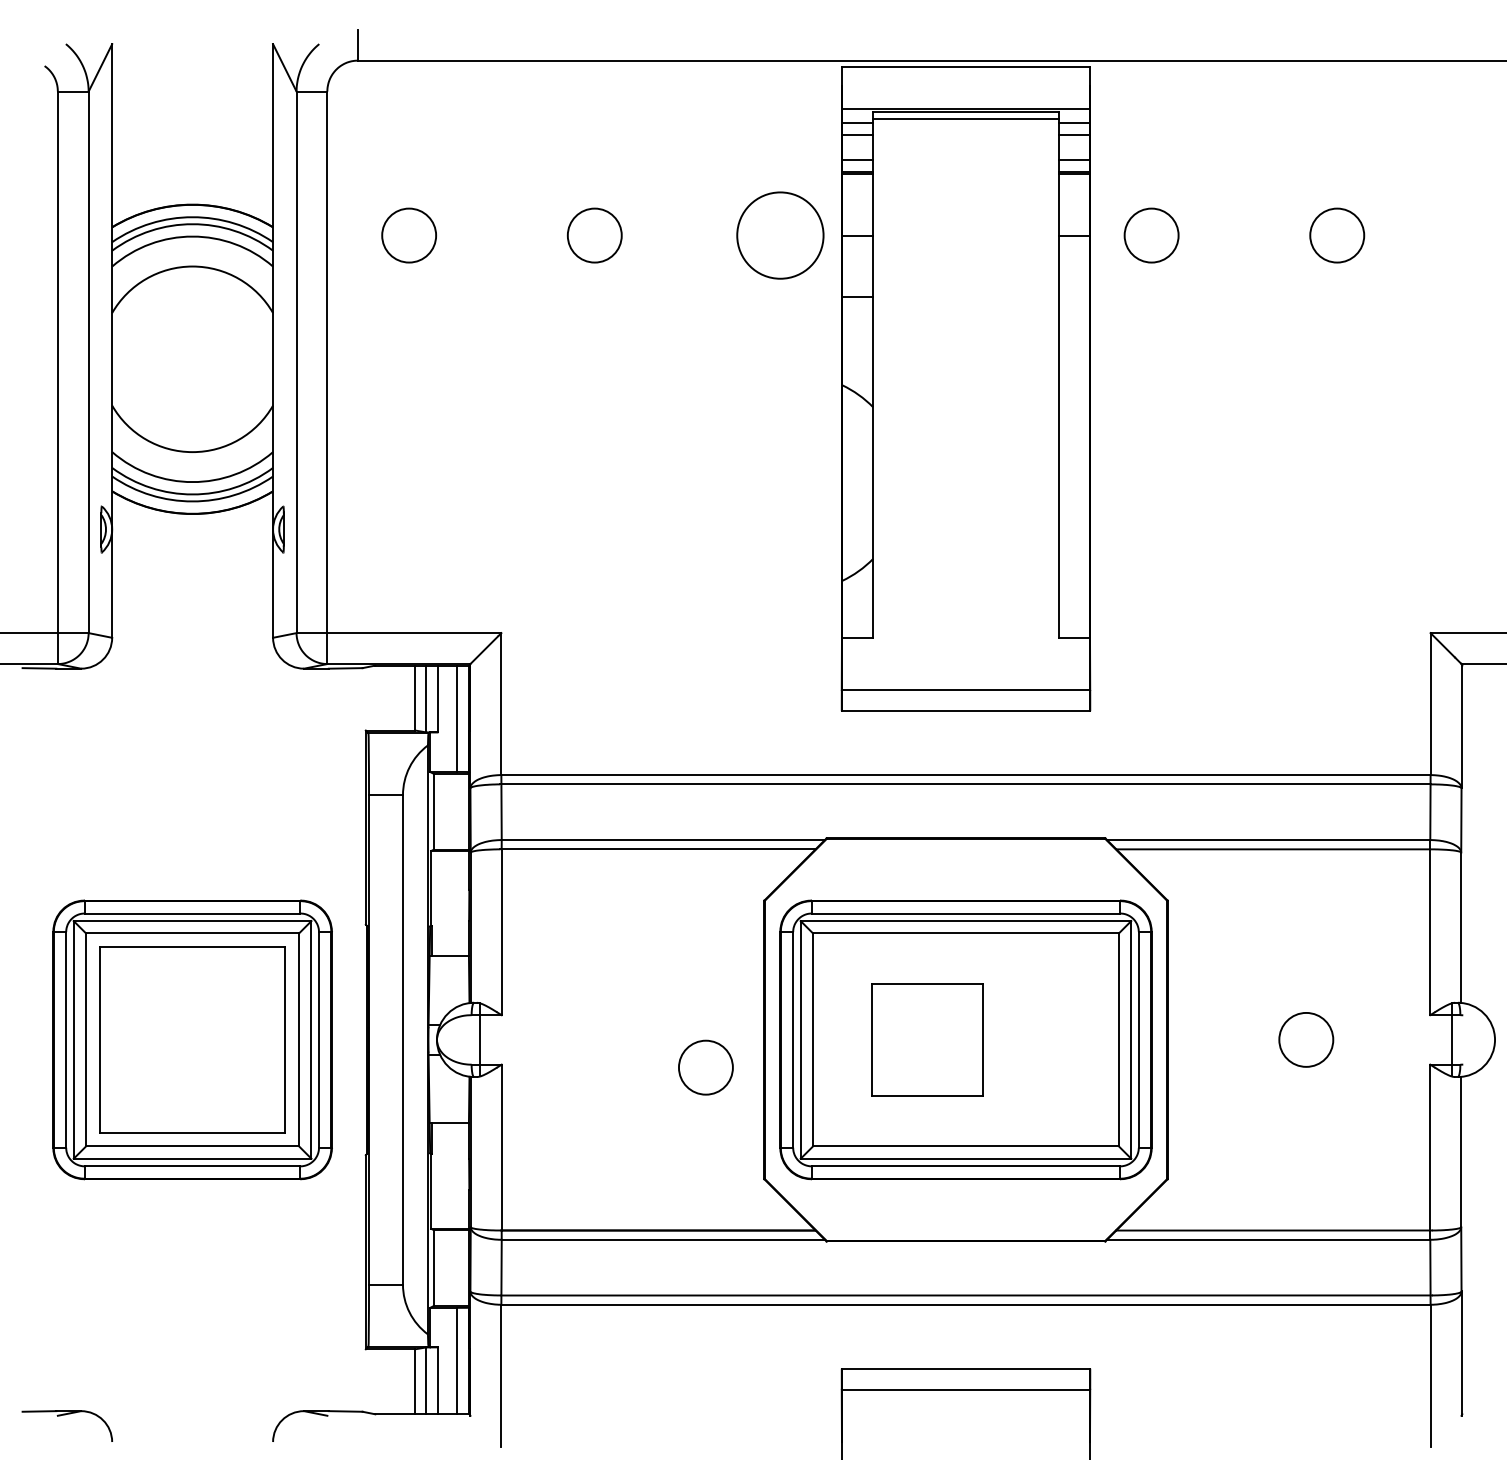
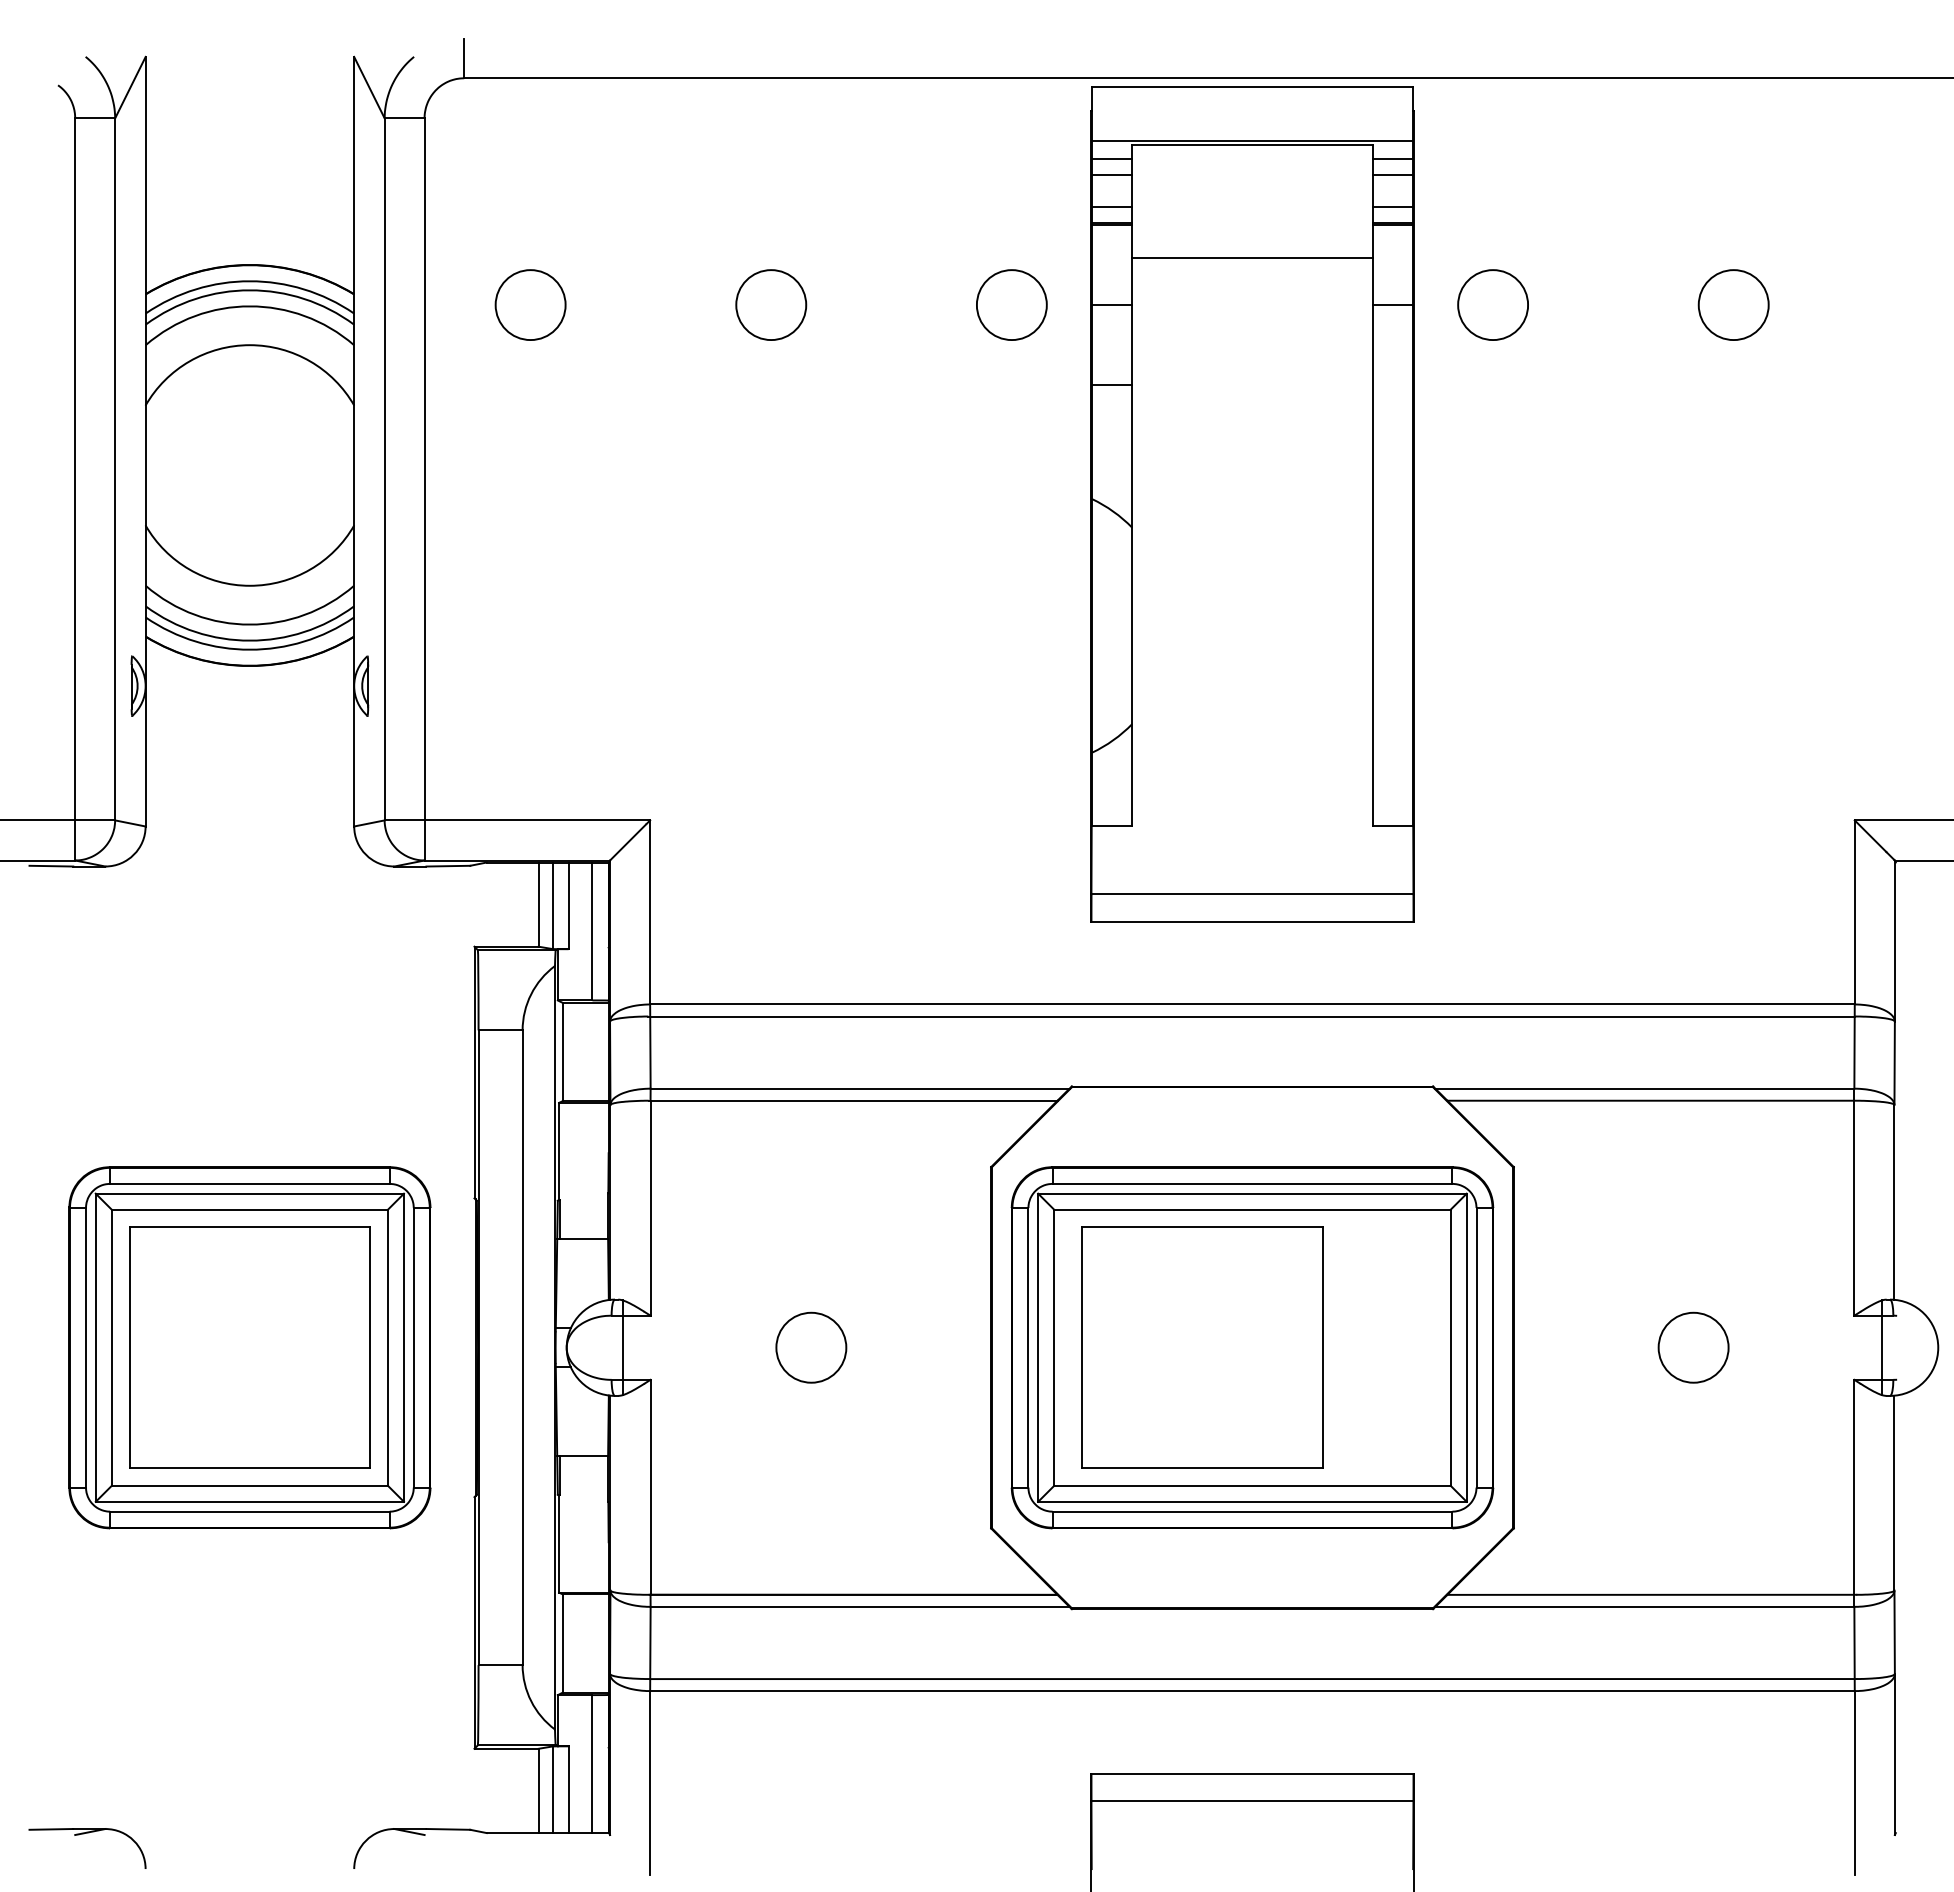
line: (966, 118) -> (1252, 257), moved
circle: (780, 235) -> (1011, 305), size x0.62
part: (927, 1039) -> (1202, 1347), size x1.67
circle: (706, 1067) -> (811, 1347), moved

